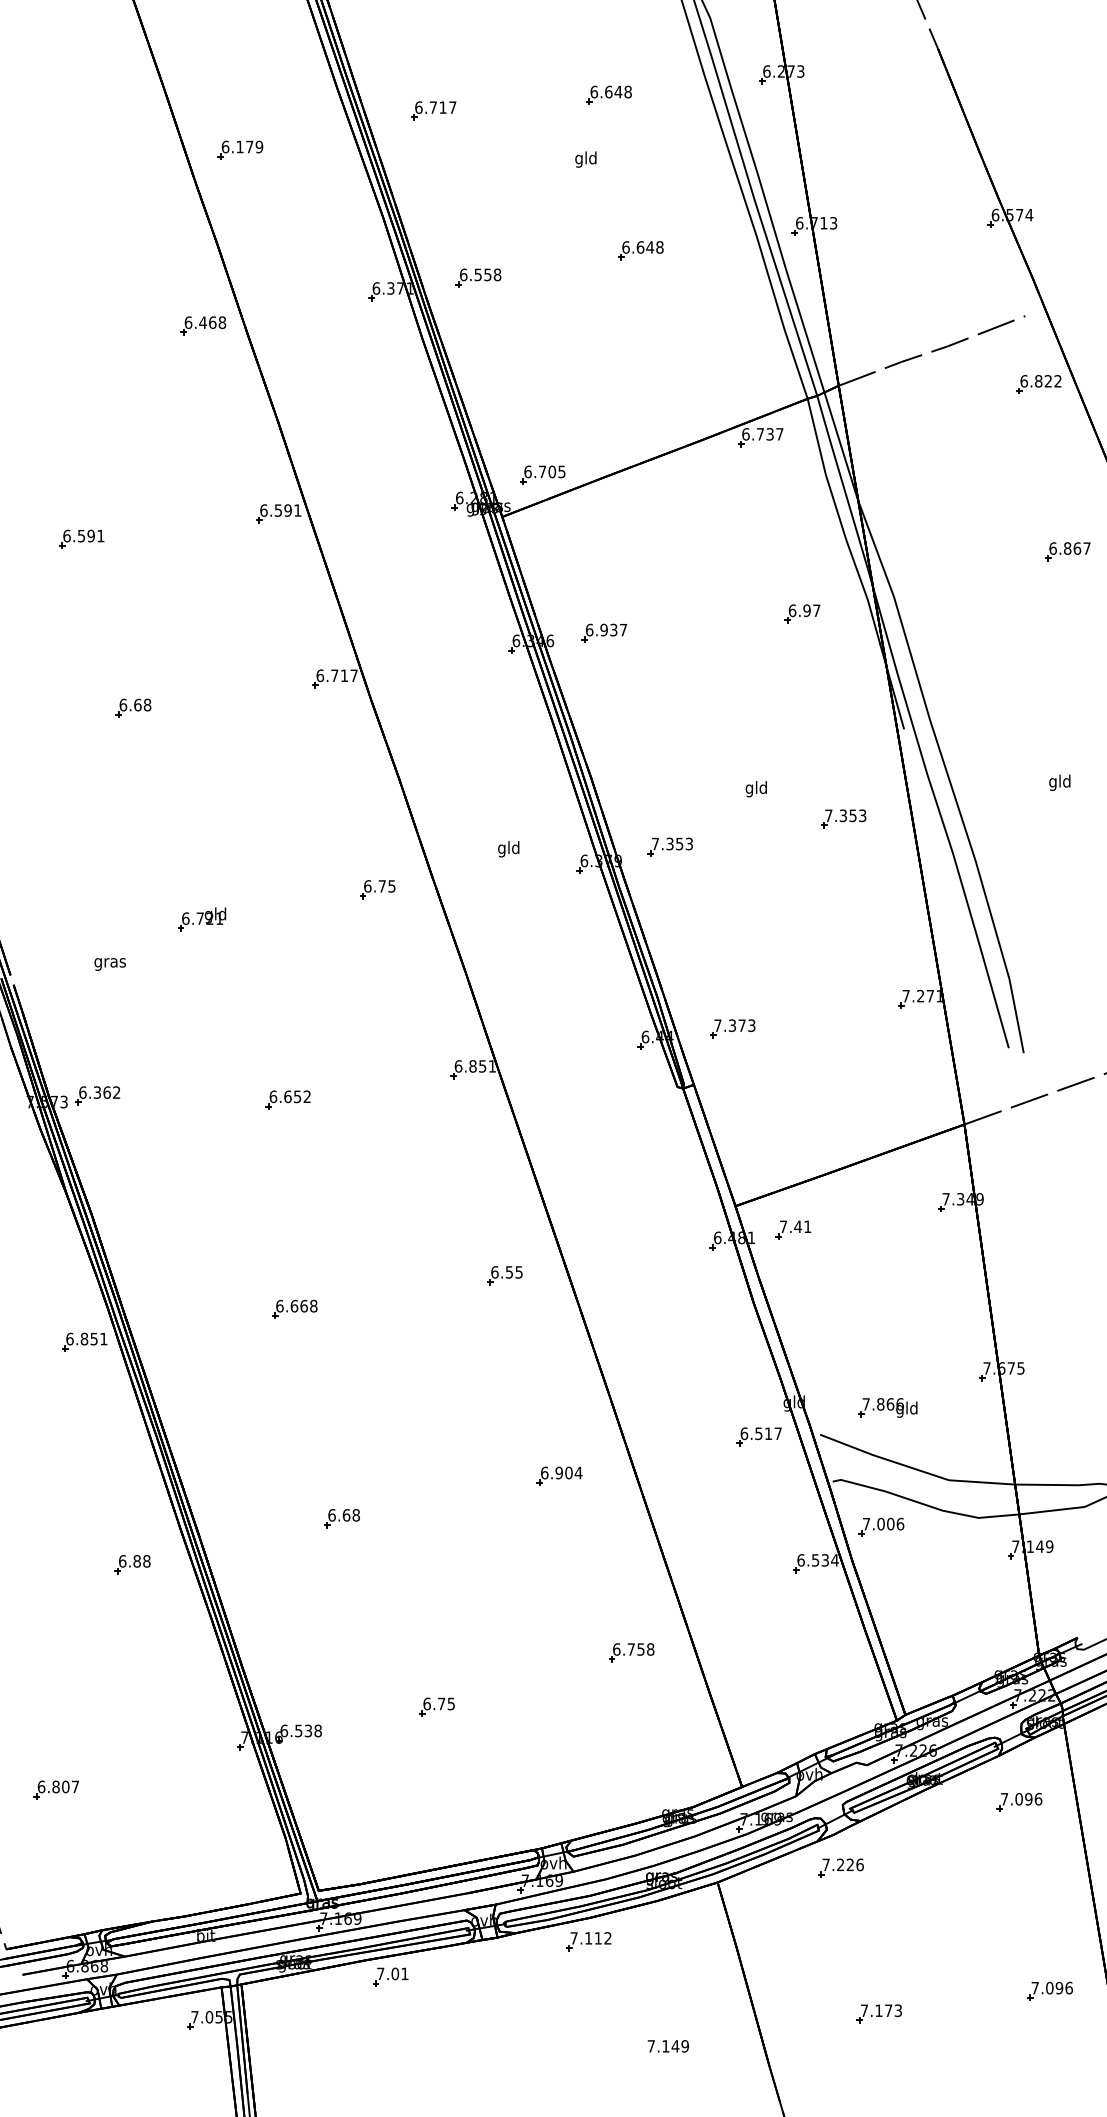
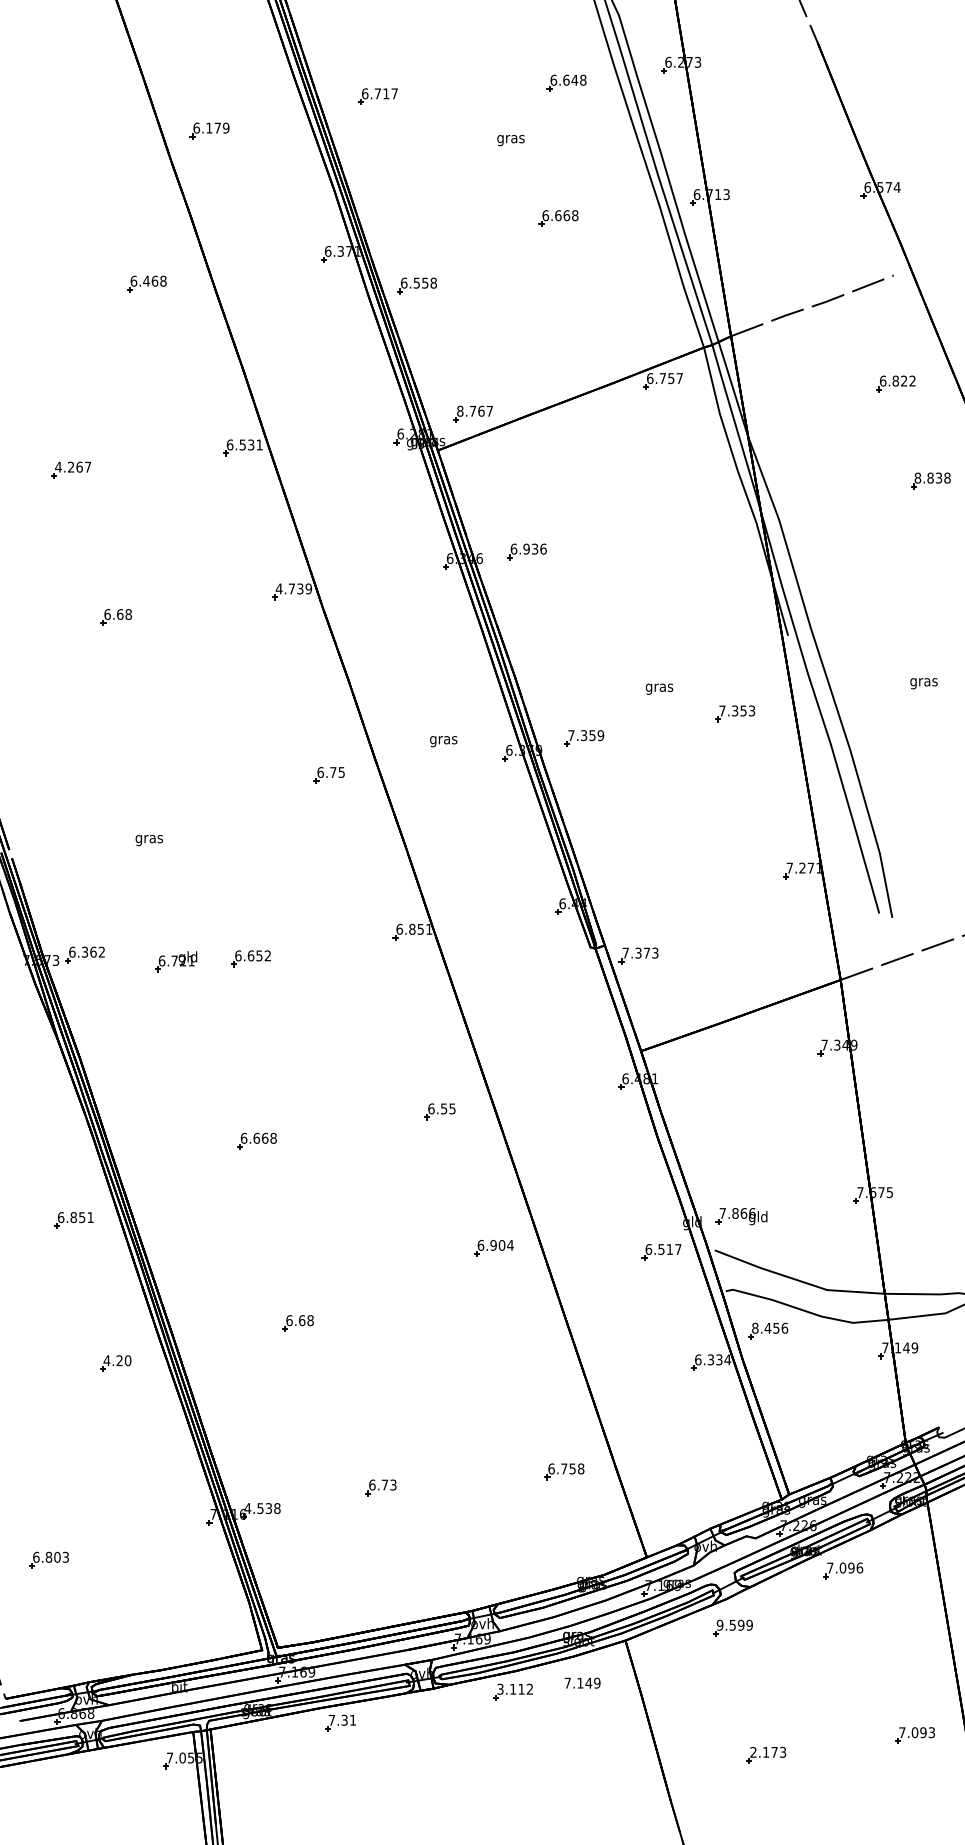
part: (608, 94) -> (566, 82), moved
text: (585, 159) -> (510, 139), gld -> gras
text: (650, 247) -> (567, 215), 6.648 -> 6.668
part: (478, 277) -> (417, 285), moved
part: (203, 325) -> (146, 283), moved
part: (1038, 384) -> (895, 383), moved
text: (769, 433) -> (670, 377), 6.737 -> 6.757
text: (544, 471) -> (474, 410), 6.705 -> 8.767
text: (287, 510) -> (250, 444), 6.591 -> 6.531
text: (83, 535) -> (72, 466), 6.591 -> 4.267
text: (1069, 548) -> (932, 478), 6.867 -> 8.838
part: (802, 613) -> (699, 534), removed
text: (623, 629) -> (543, 548), 6.937 -> 6.936
text: (336, 675) -> (293, 588), 6.717 -> 4.739
text: (1059, 782) -> (923, 681), gld -> gras
text: (756, 789) -> (659, 688), gld -> gras
text: (689, 843) -> (601, 735), 7.353 -> 7.359
text: (508, 849) -> (443, 740), gld -> gras
part: (202, 919) -> (176, 961), moved
text: (109, 964) -> (148, 840), moved
part: (732, 1028) -> (638, 955), moved
part: (793, 1229) -> (691, 1071), removed
part: (84, 1341) -> (73, 1219), moved
part: (887, 1407) -> (741, 1216), moved
part: (559, 1475) -> (493, 1247), moved
text: (878, 1523) -> (765, 1327), 7.006 -> 8.456
text: (815, 1559) -> (710, 1359), 6.534 -> 6.334
text: (134, 1561) -> (117, 1360), 6.88 -> 4.20
part: (631, 1652) -> (564, 1471), moved
text: (451, 1703) -> (393, 1484), 6.75 -> 6.73
text: (284, 1730) -> (248, 1508), 6.538 -> 4.538
text: (74, 1786) -> (65, 1556), 6.807 -> 6.803
part: (1019, 1802) -> (843, 1570), moved
text: (842, 1864) -> (734, 1624), 7.226 -> 9.599
text: (573, 1938) -> (499, 1689), 7.112 -> 3.112
text: (395, 1973) -> (344, 1719), 7.01 -> 7.31
text: (1068, 1987) -> (931, 1732), 7.096 -> 7.093
text: (863, 2010) -> (752, 1752), 7.173 -> 2.173
text: (667, 2046) -> (581, 1683), moved

